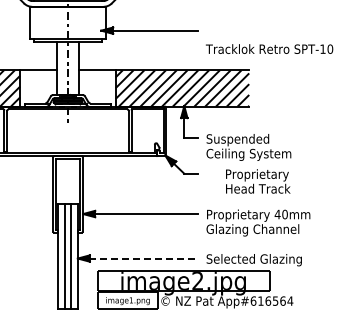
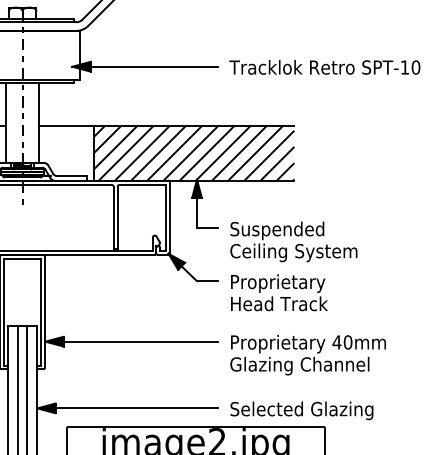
text: (269, 48) -> (324, 66), moved
text: (258, 181) -> (279, 292), moved
line: (138, 258) -> (128, 408), dashed -> solid

